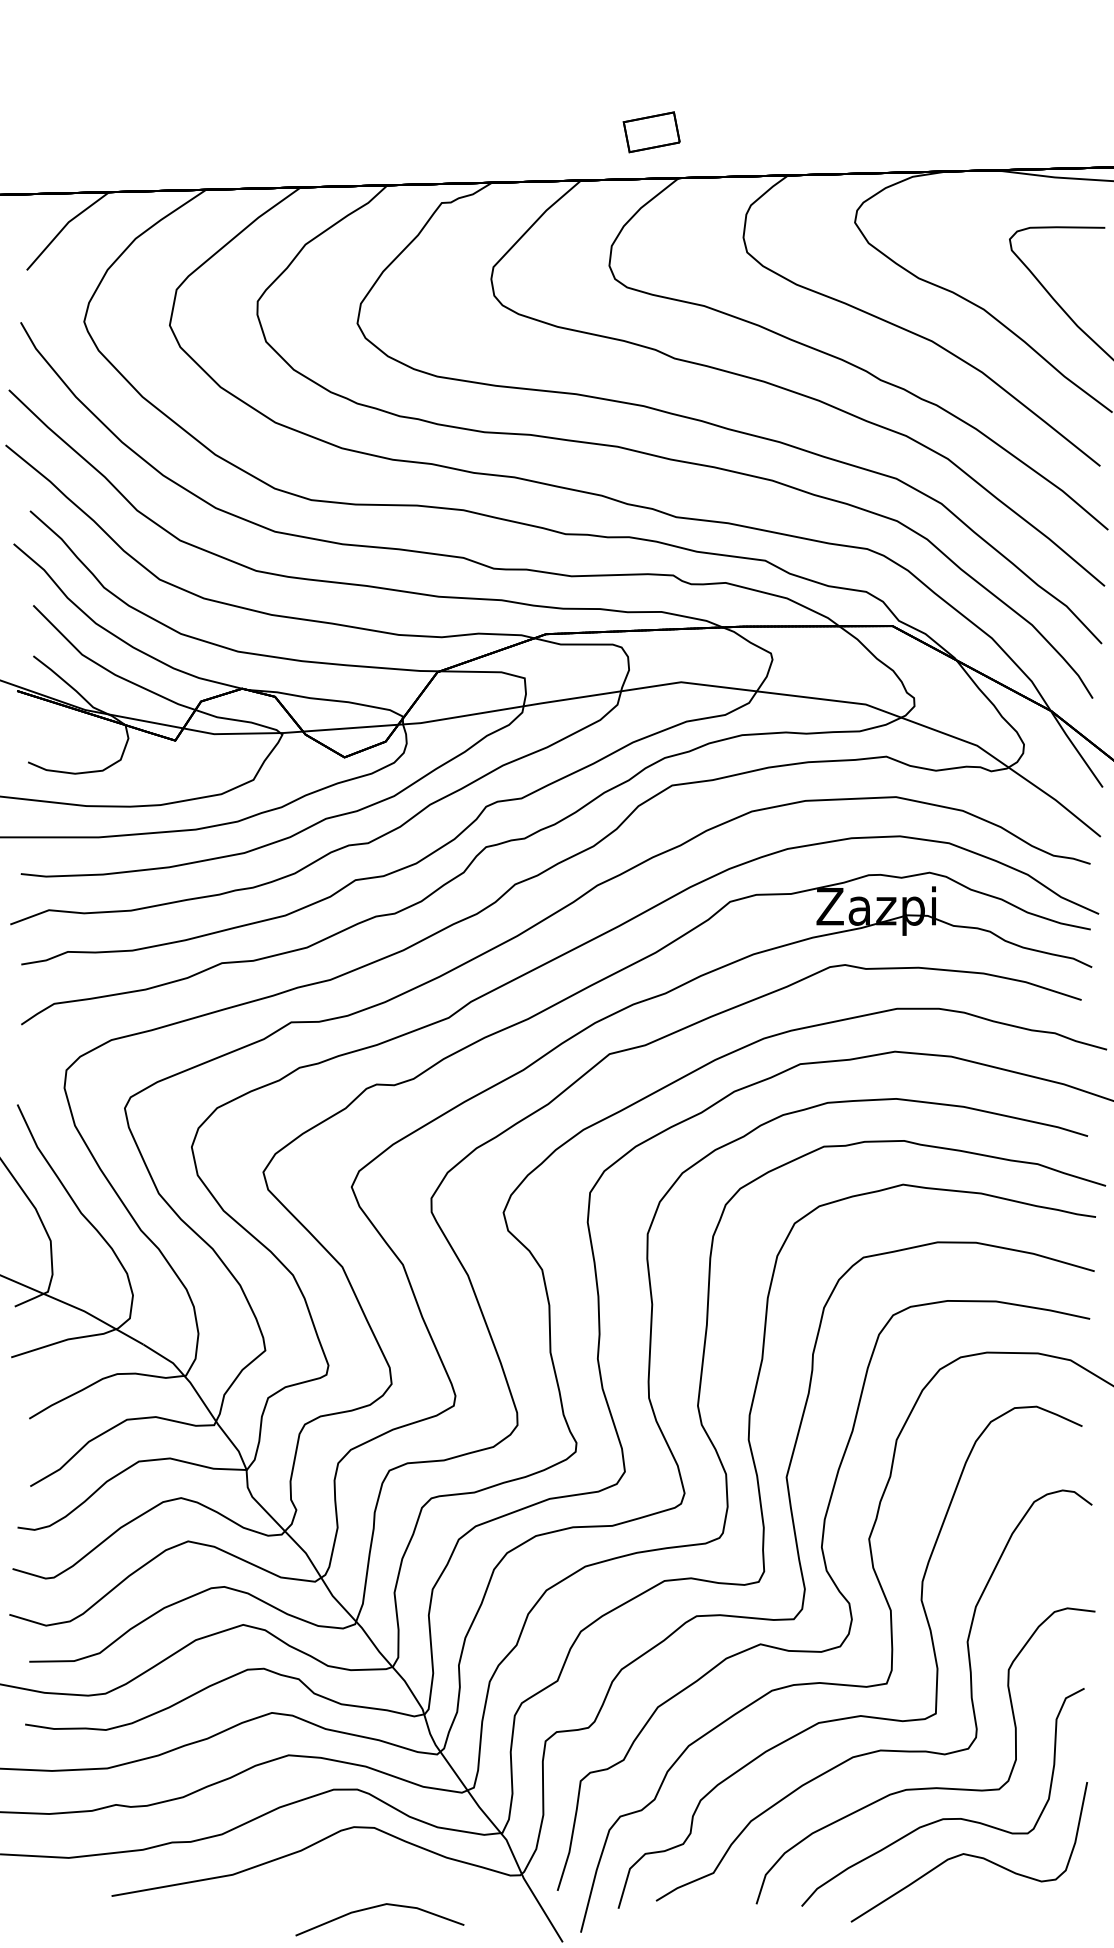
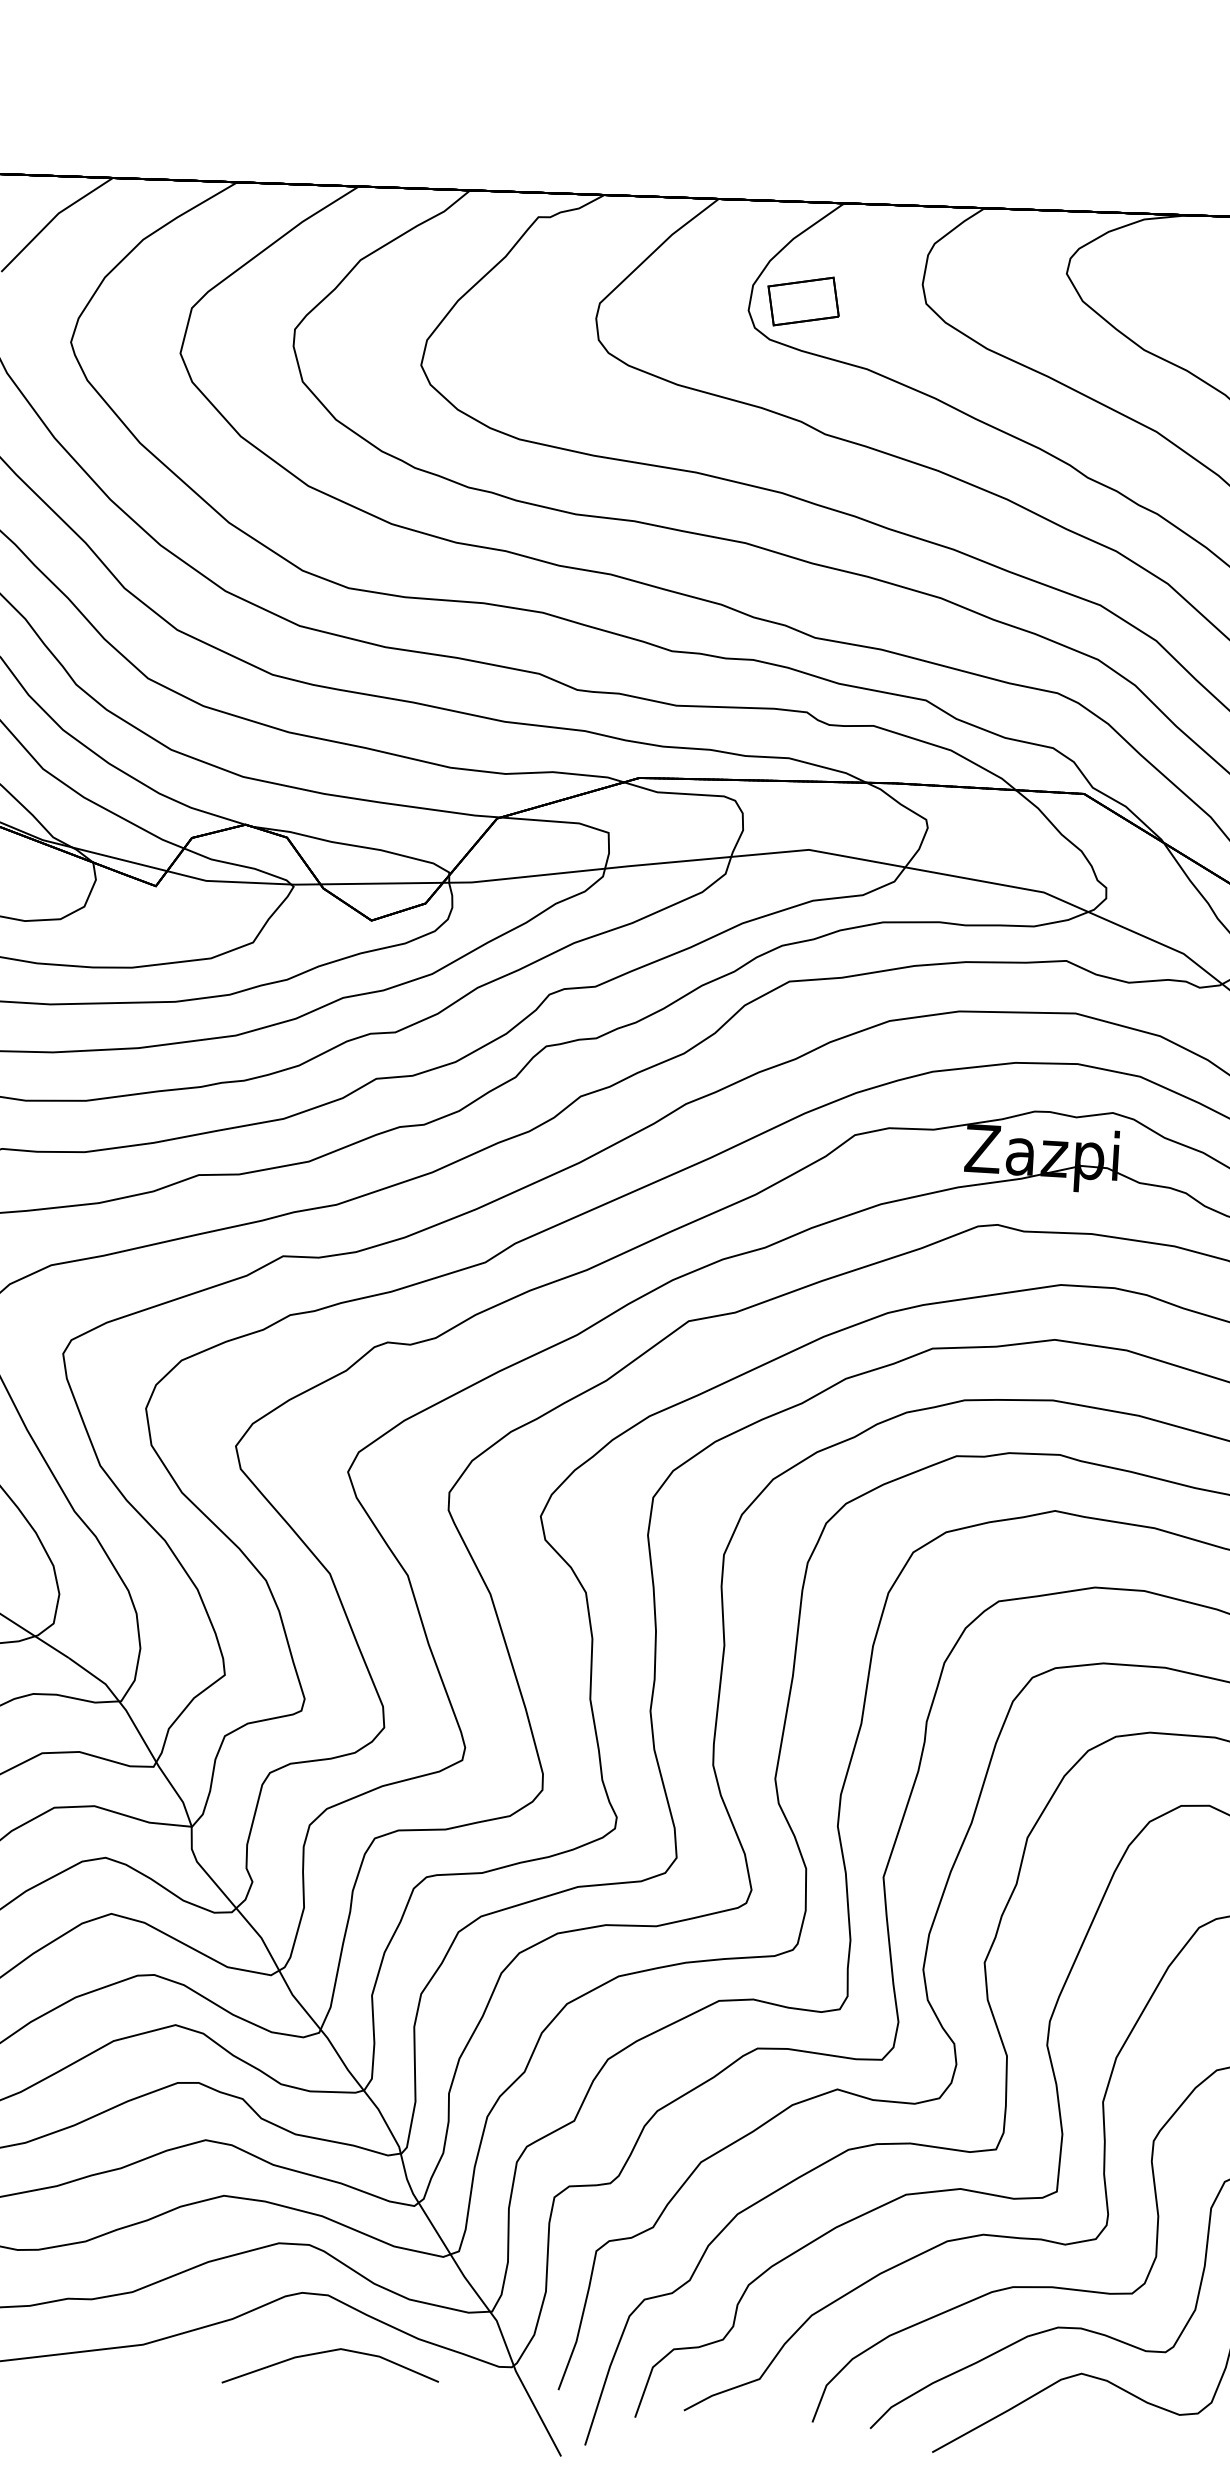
part: (651, 132) -> (803, 301), moved
line: (377, 1907) -> (328, 2352), moved

